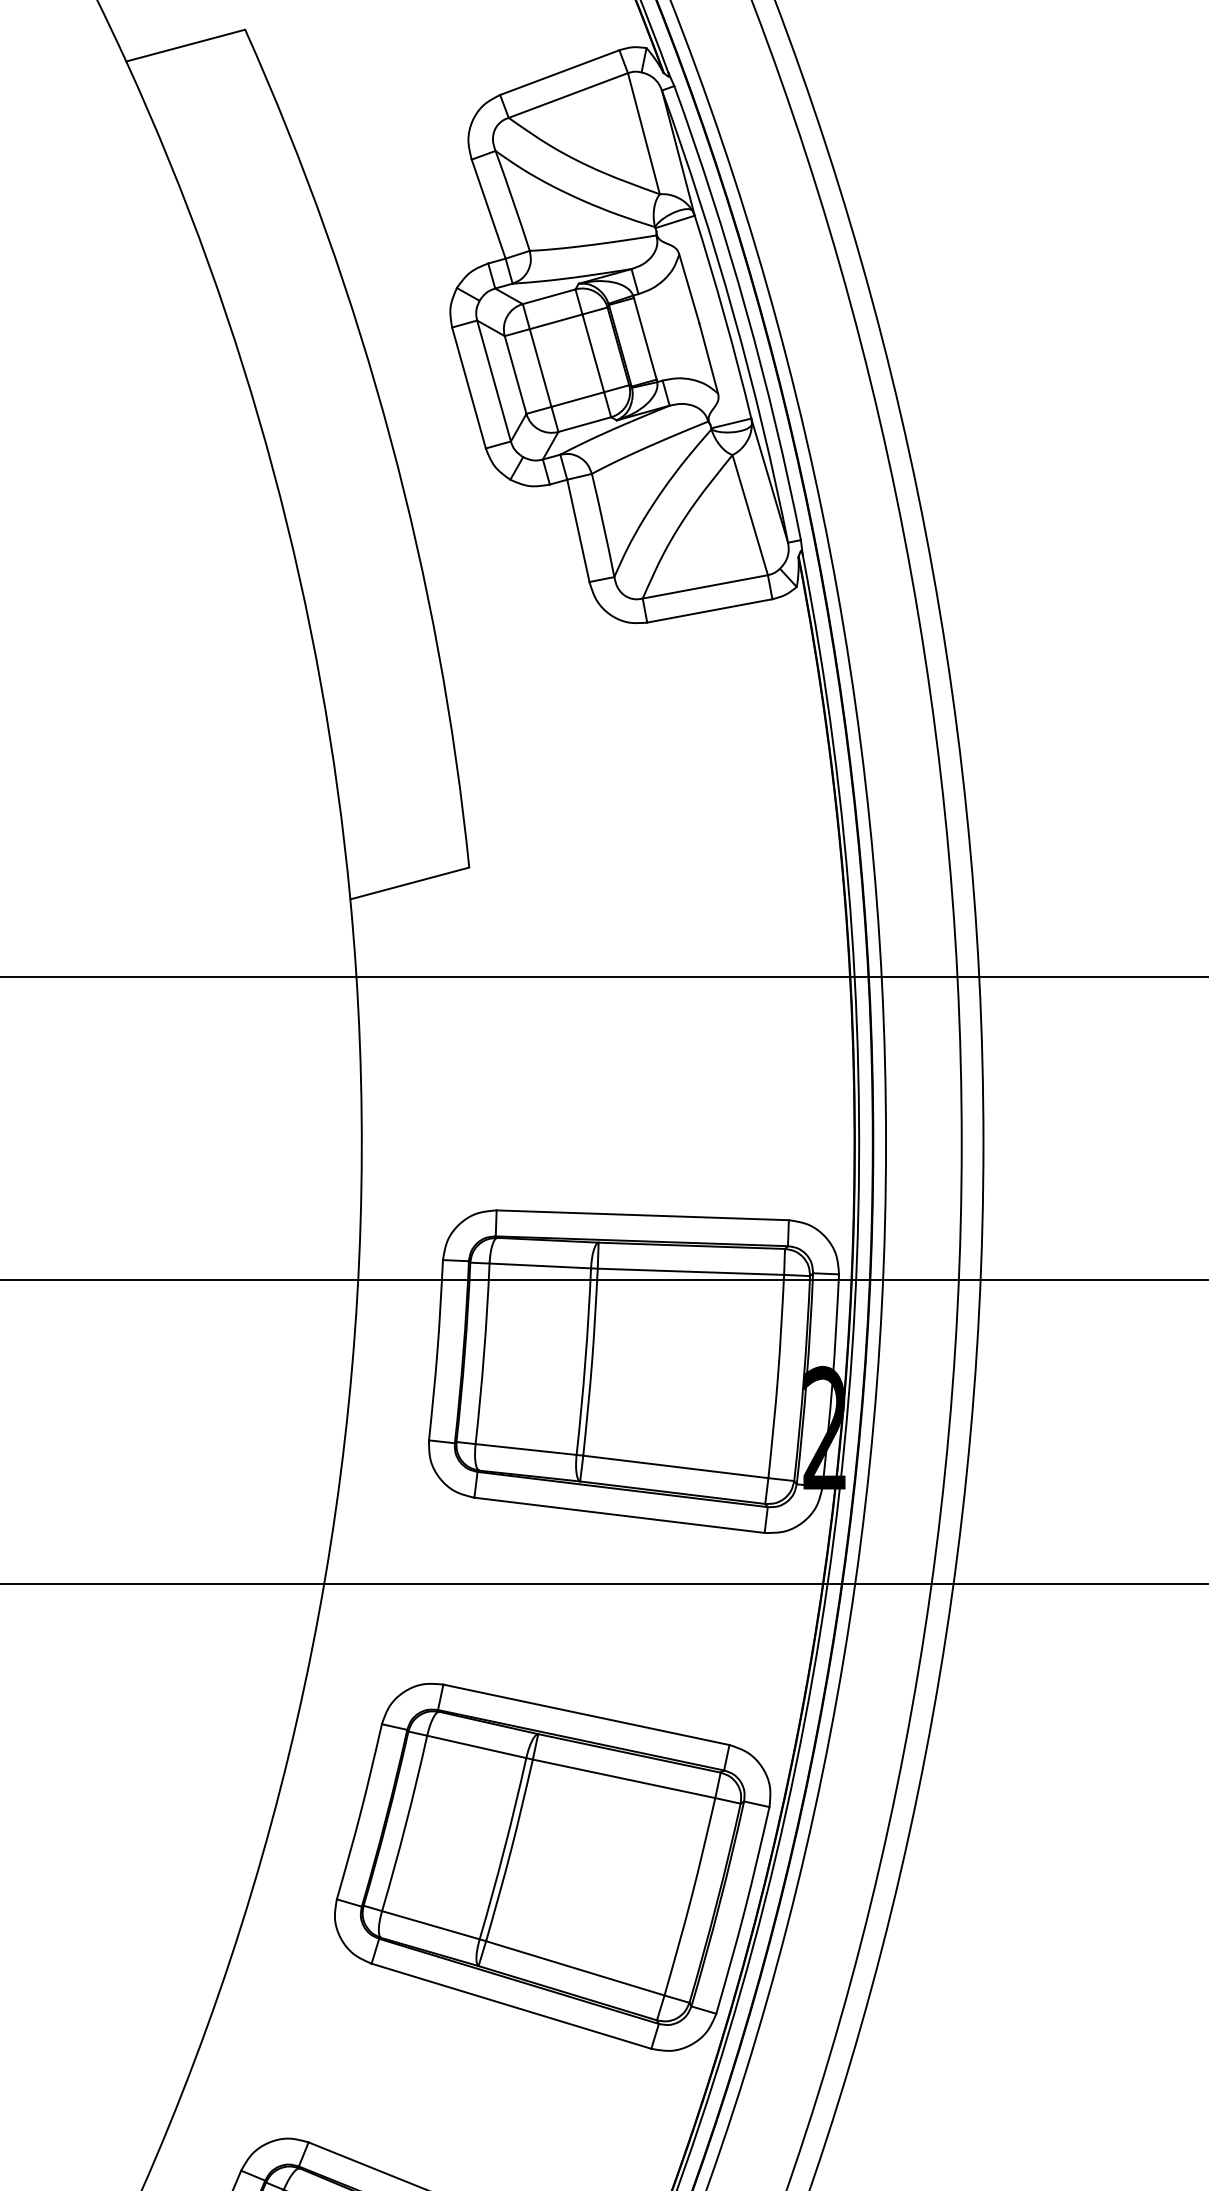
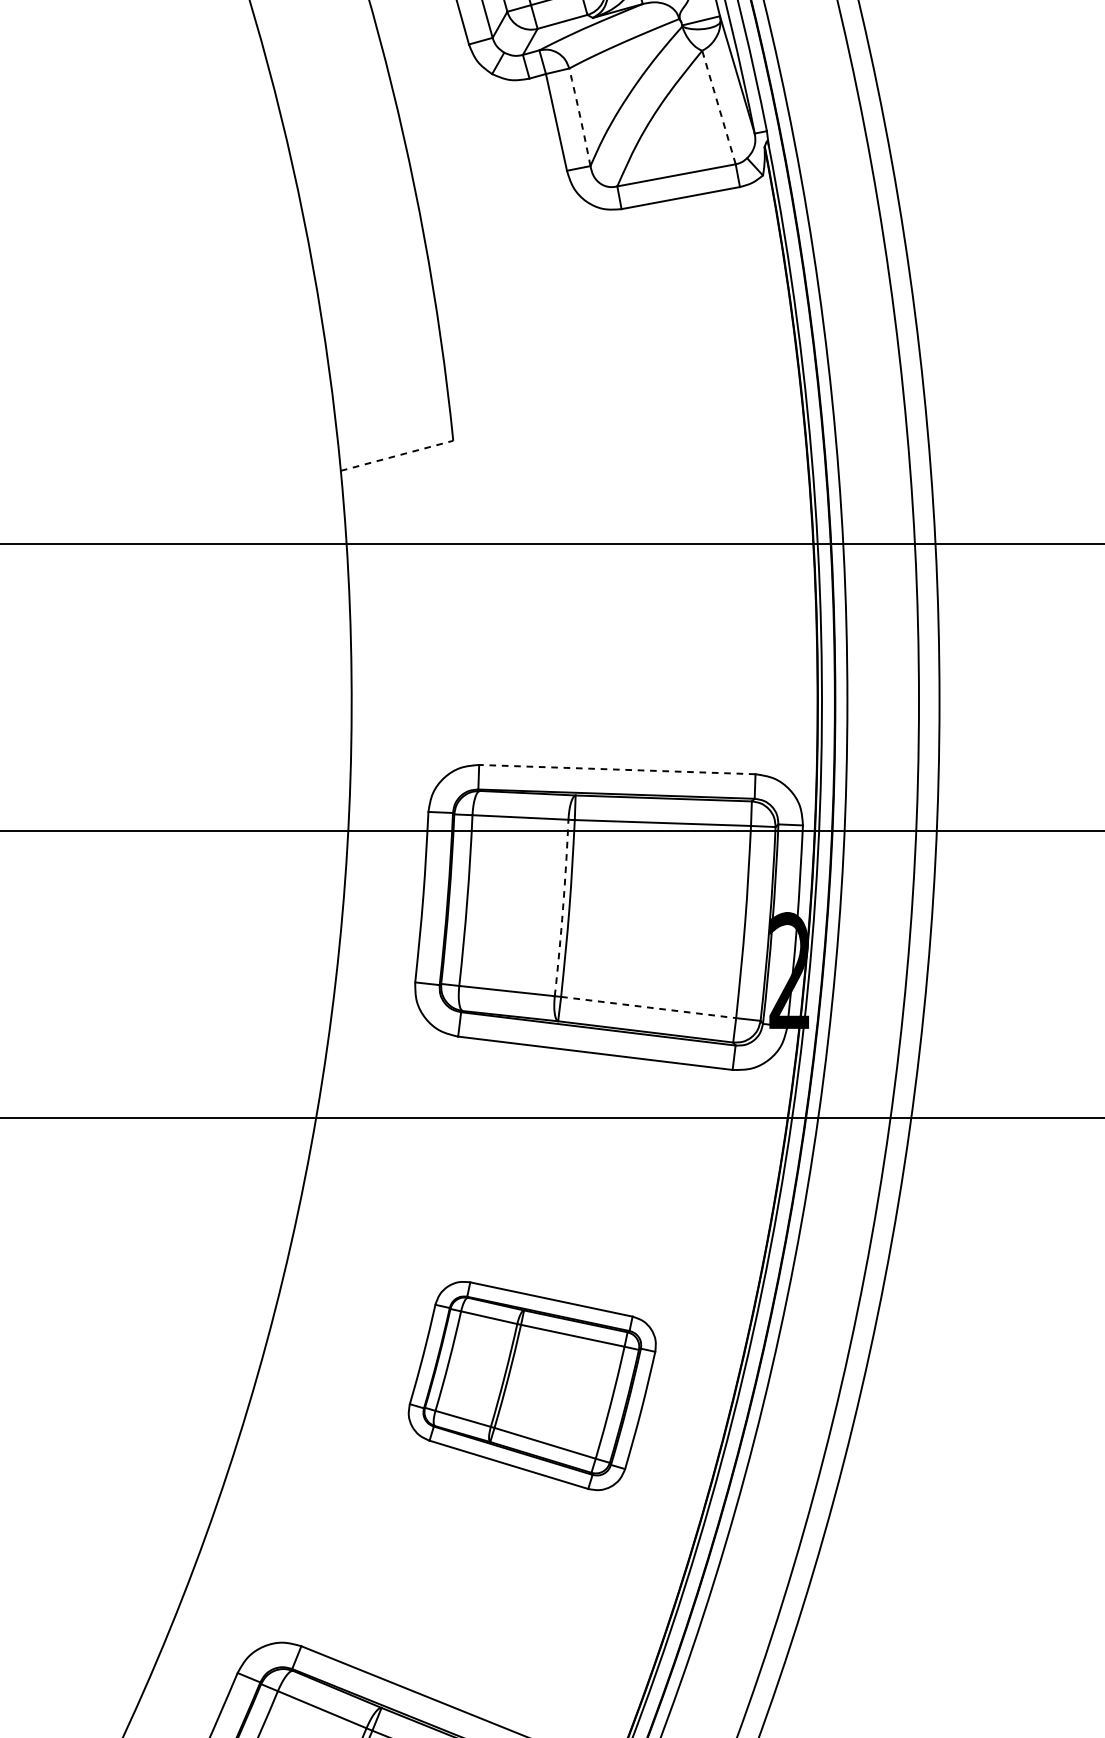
line: (750, 515) -> (719, 107), solid -> dashed
arc: (603, 525) -> (580, 117), solid -> dashed
line: (409, 883) -> (396, 455), solid -> dashed
line: (642, 1215) -> (617, 769), solid -> dashed
arc: (585, 1361) -> (563, 907), solid -> dashed
line: (676, 1466) -> (649, 1007), solid -> dashed
part: (552, 1866) -> (532, 1385), size x0.6

